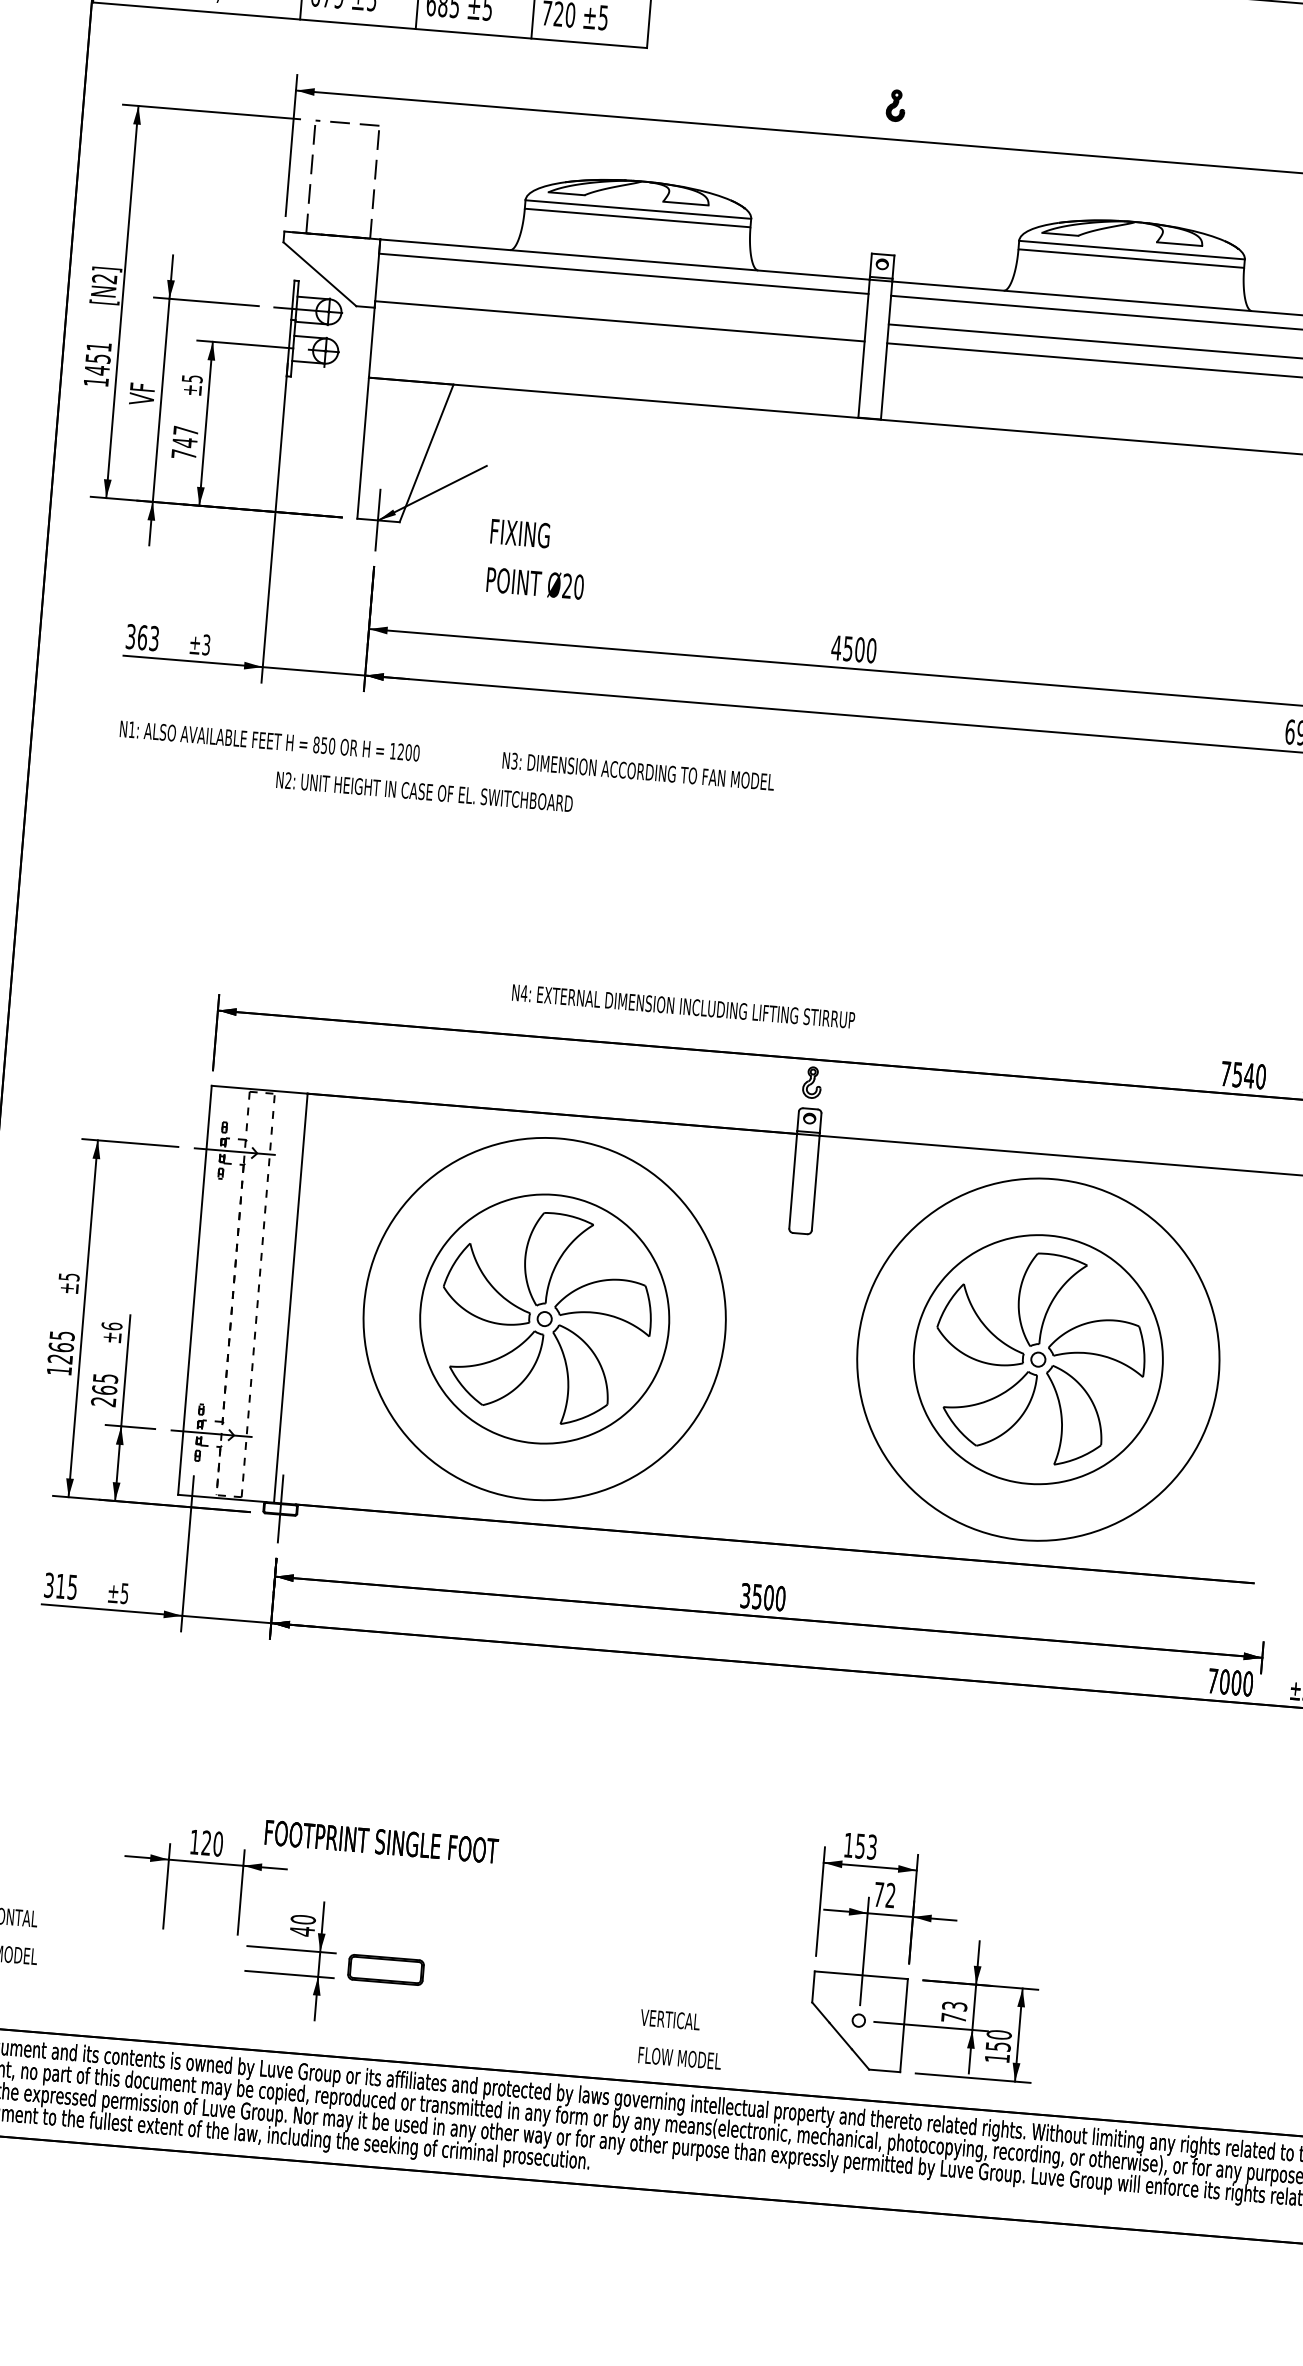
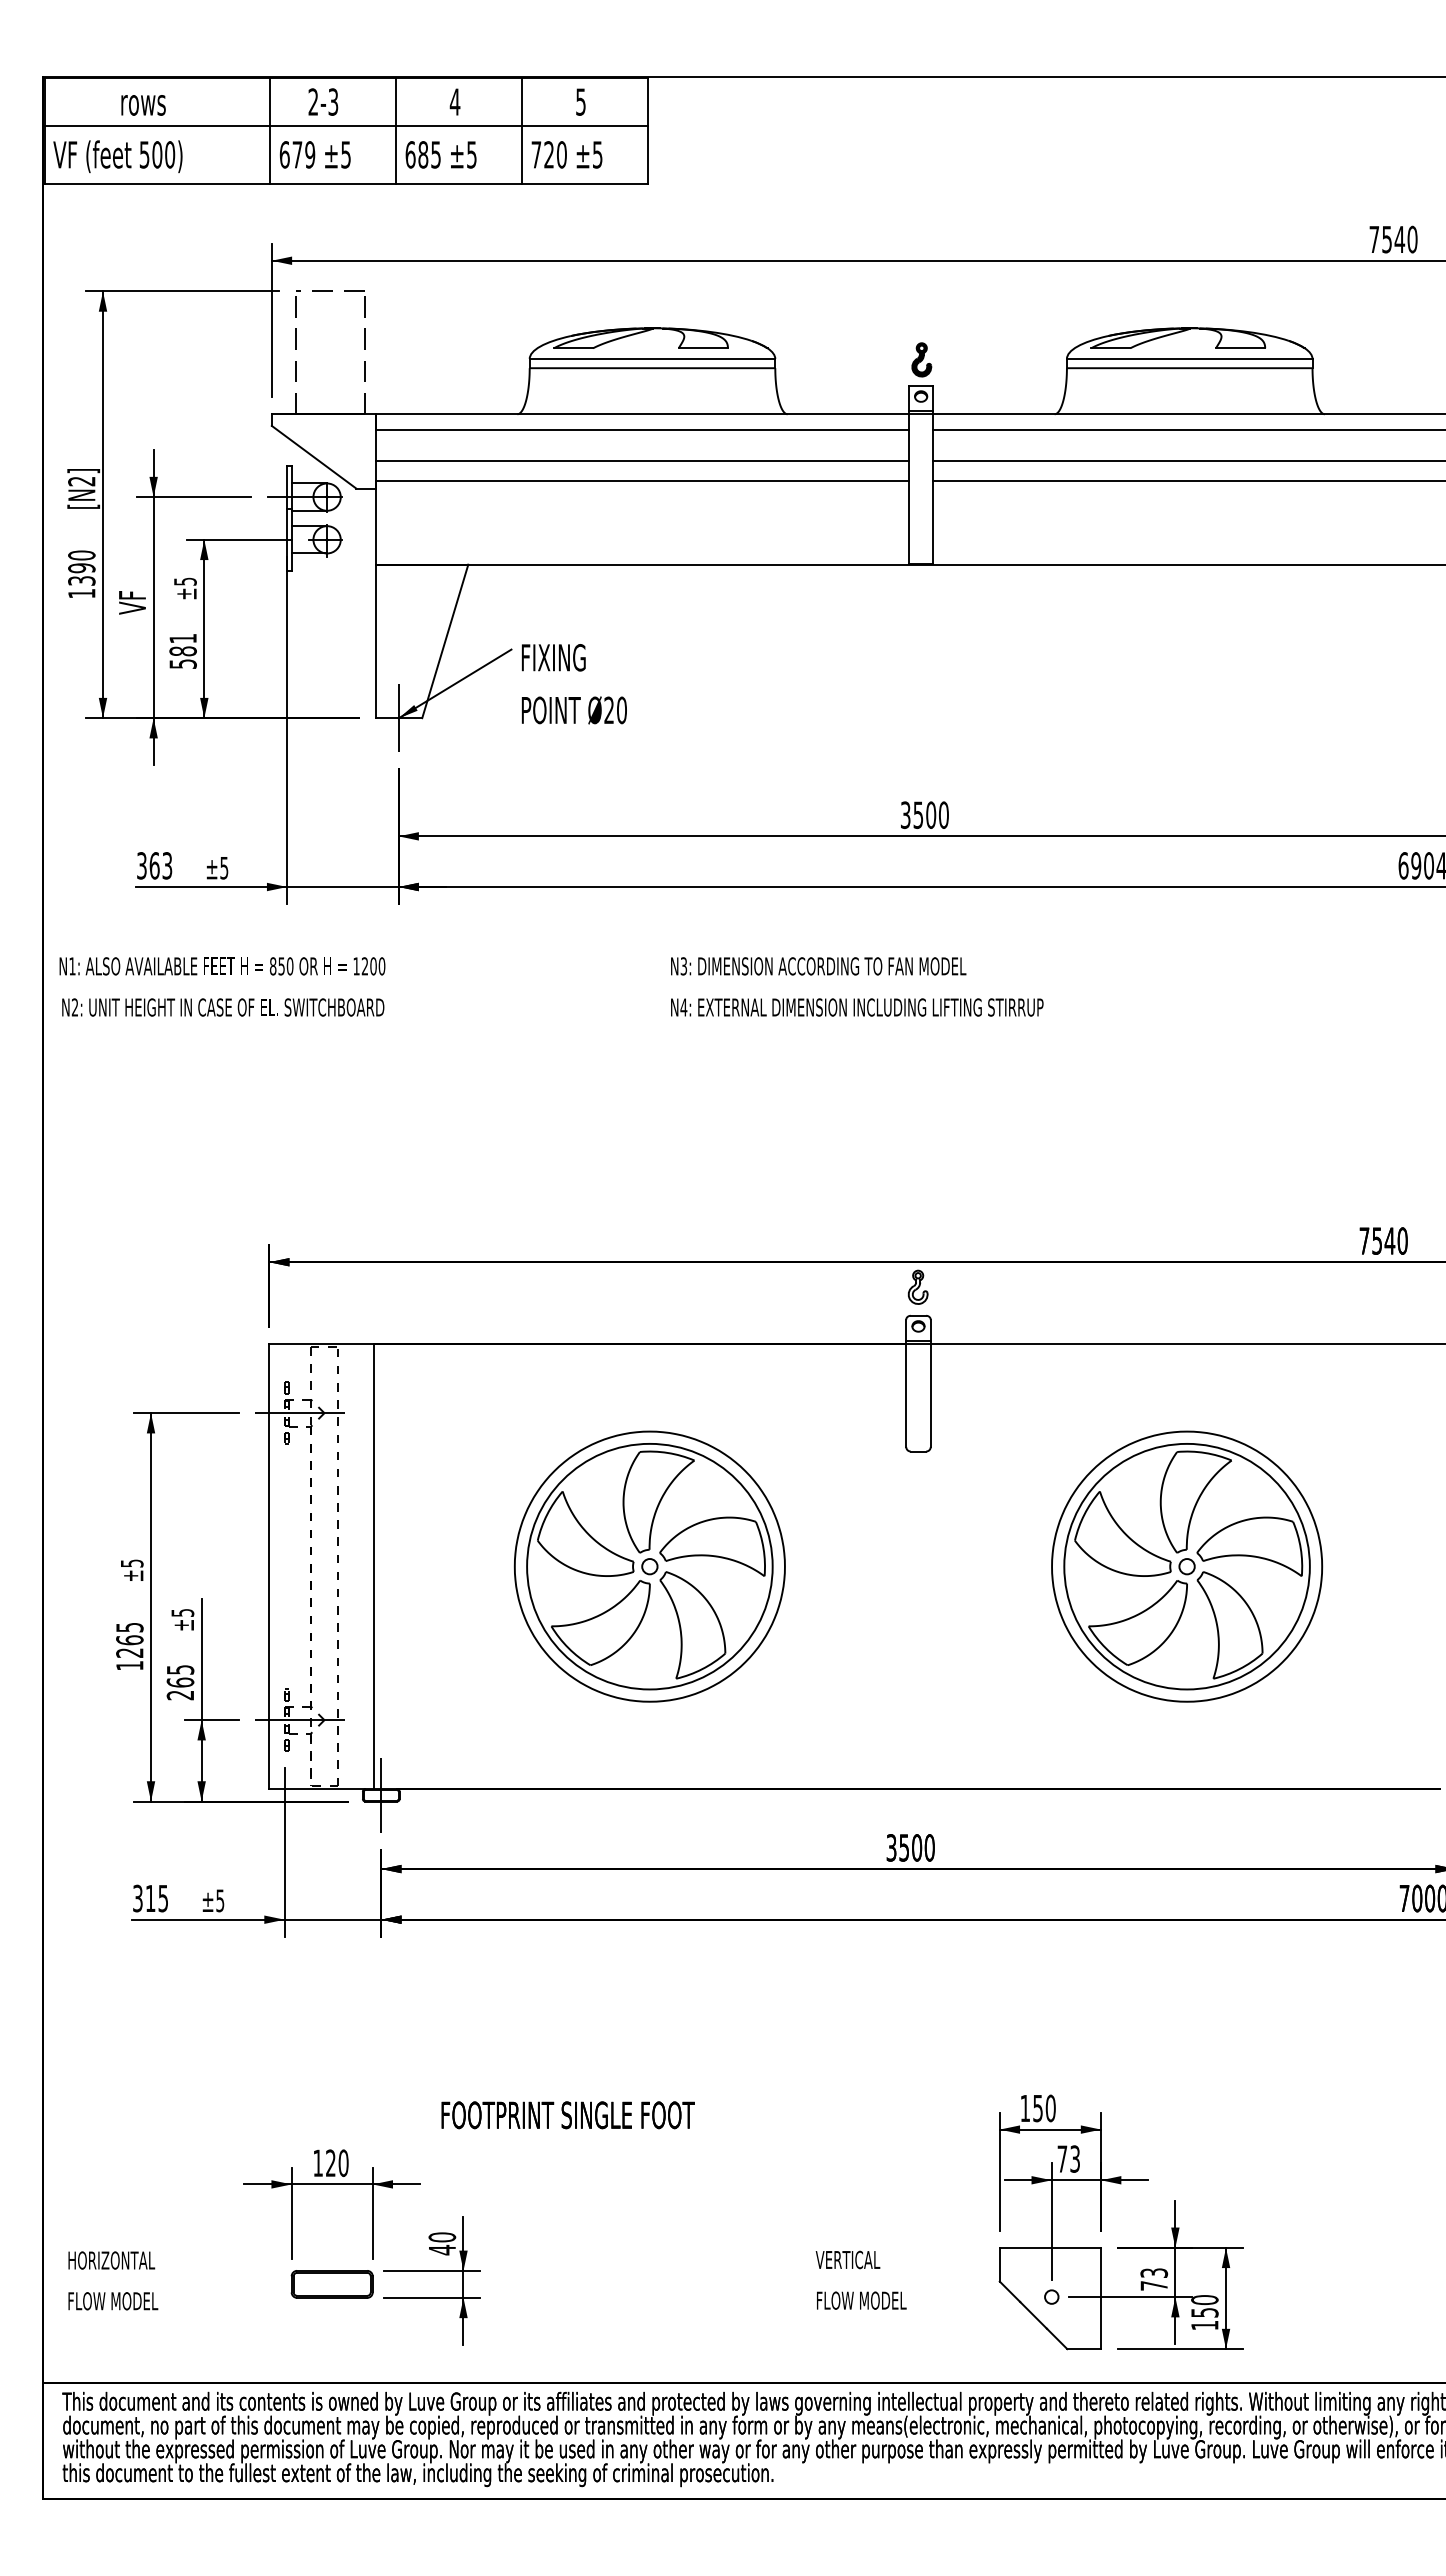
part: (895, 105) -> (921, 359), moved
line: (621, 302) -> (642, 460), added
text: (97, 358) -> (81, 568), 1451 -> 1390
text: (184, 442) -> (182, 651), 747 -> 581
text: (537, 559) -> (574, 684), moved
text: (206, 644) -> (224, 867), ±3 -> ±5
text: (836, 648) -> (905, 815), 4500 -> 3500
text: (269, 741) -> (222, 966), moved
text: (638, 771) -> (818, 966), moved
text: (424, 791) -> (223, 1007), moved
text: (683, 1006) -> (857, 1007), moved
circle: (544, 1318) -> (649, 1566), size x0.62
text: (111, 1325) -> (182, 1612), ±6 -> ±5
circle: (1037, 1359) -> (1186, 1566), size x0.62
text: (381, 1842) -> (567, 2115), moved
text: (871, 1847) -> (1050, 2108), 153 -> 150
text: (890, 1894) -> (1074, 2158), 72 -> 73
part: (385, 1970) -> (331, 2284), moved
text: (680, 2038) -> (860, 2279), moved

